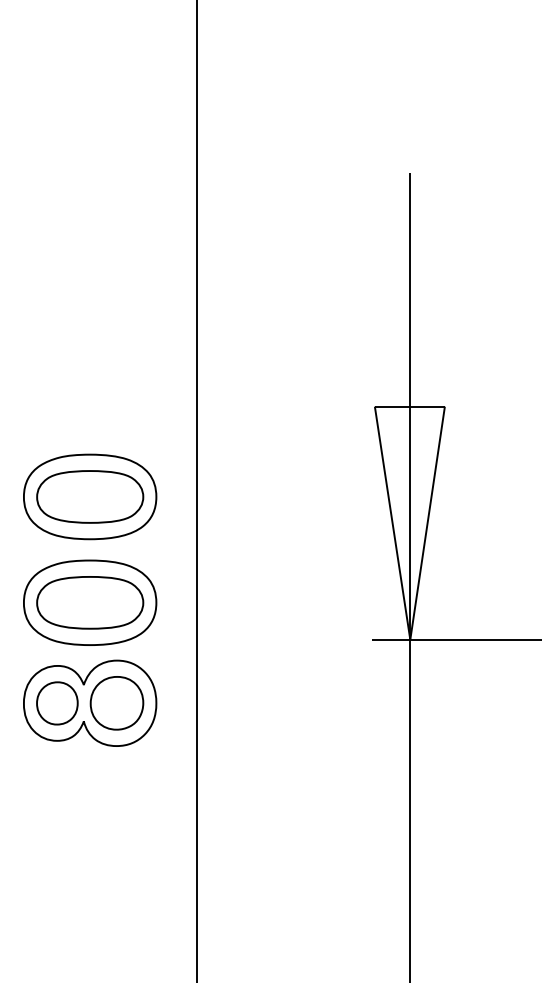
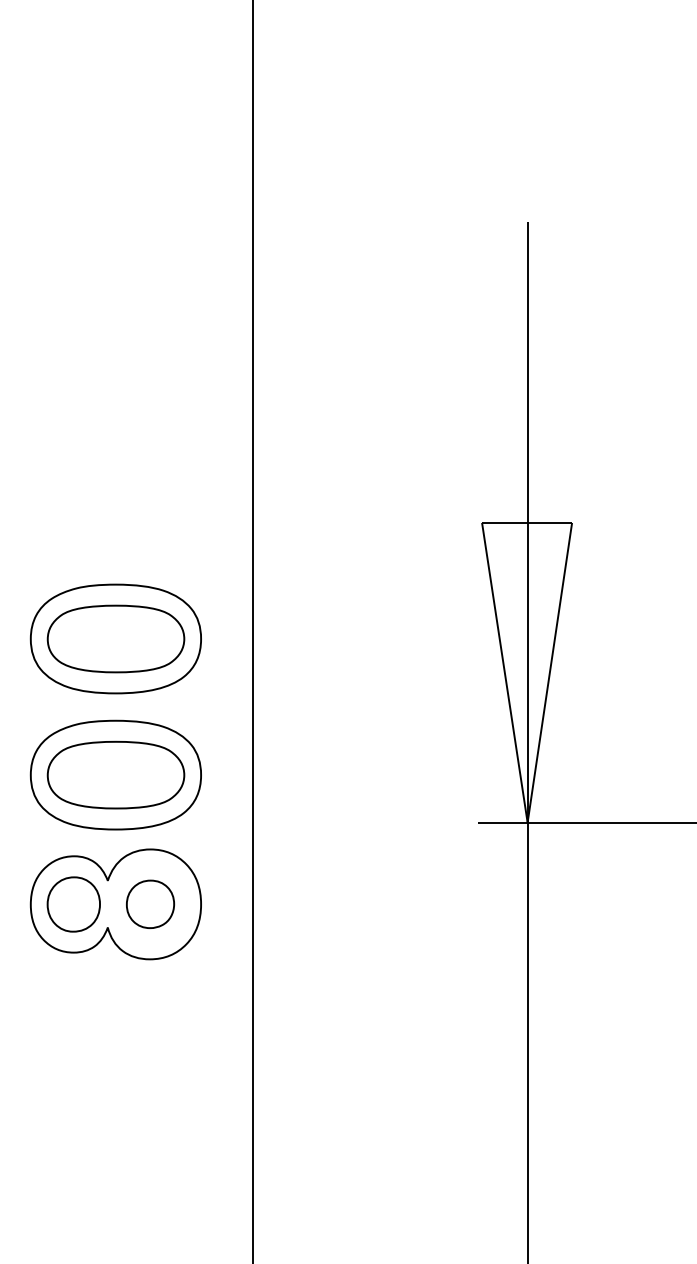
part: (117, 703) -> (150, 904), size x0.7

